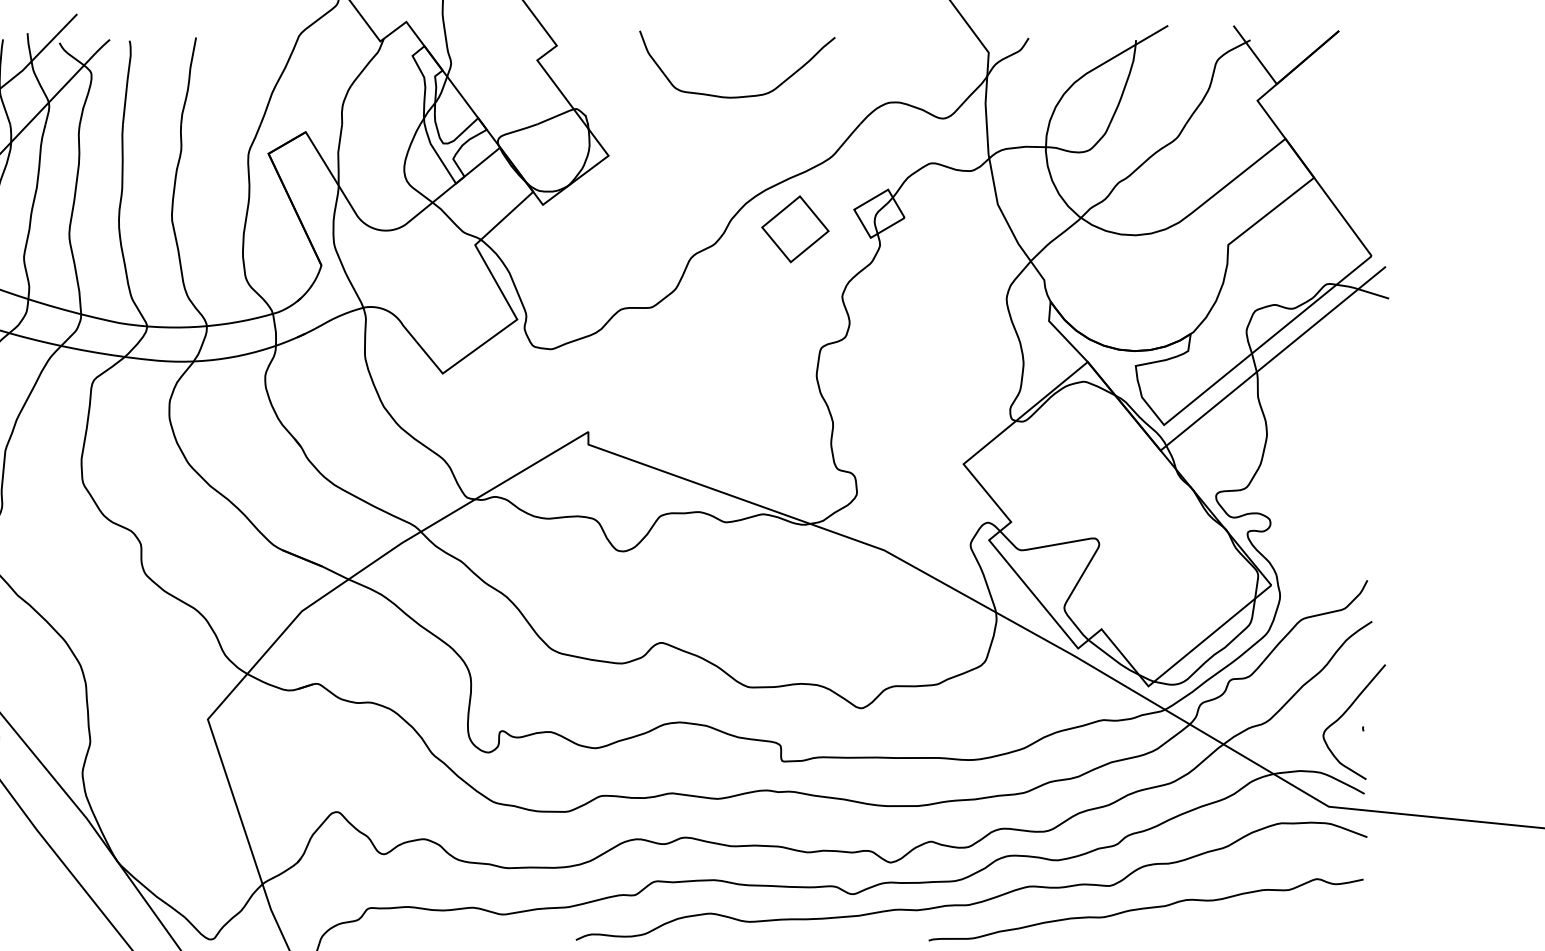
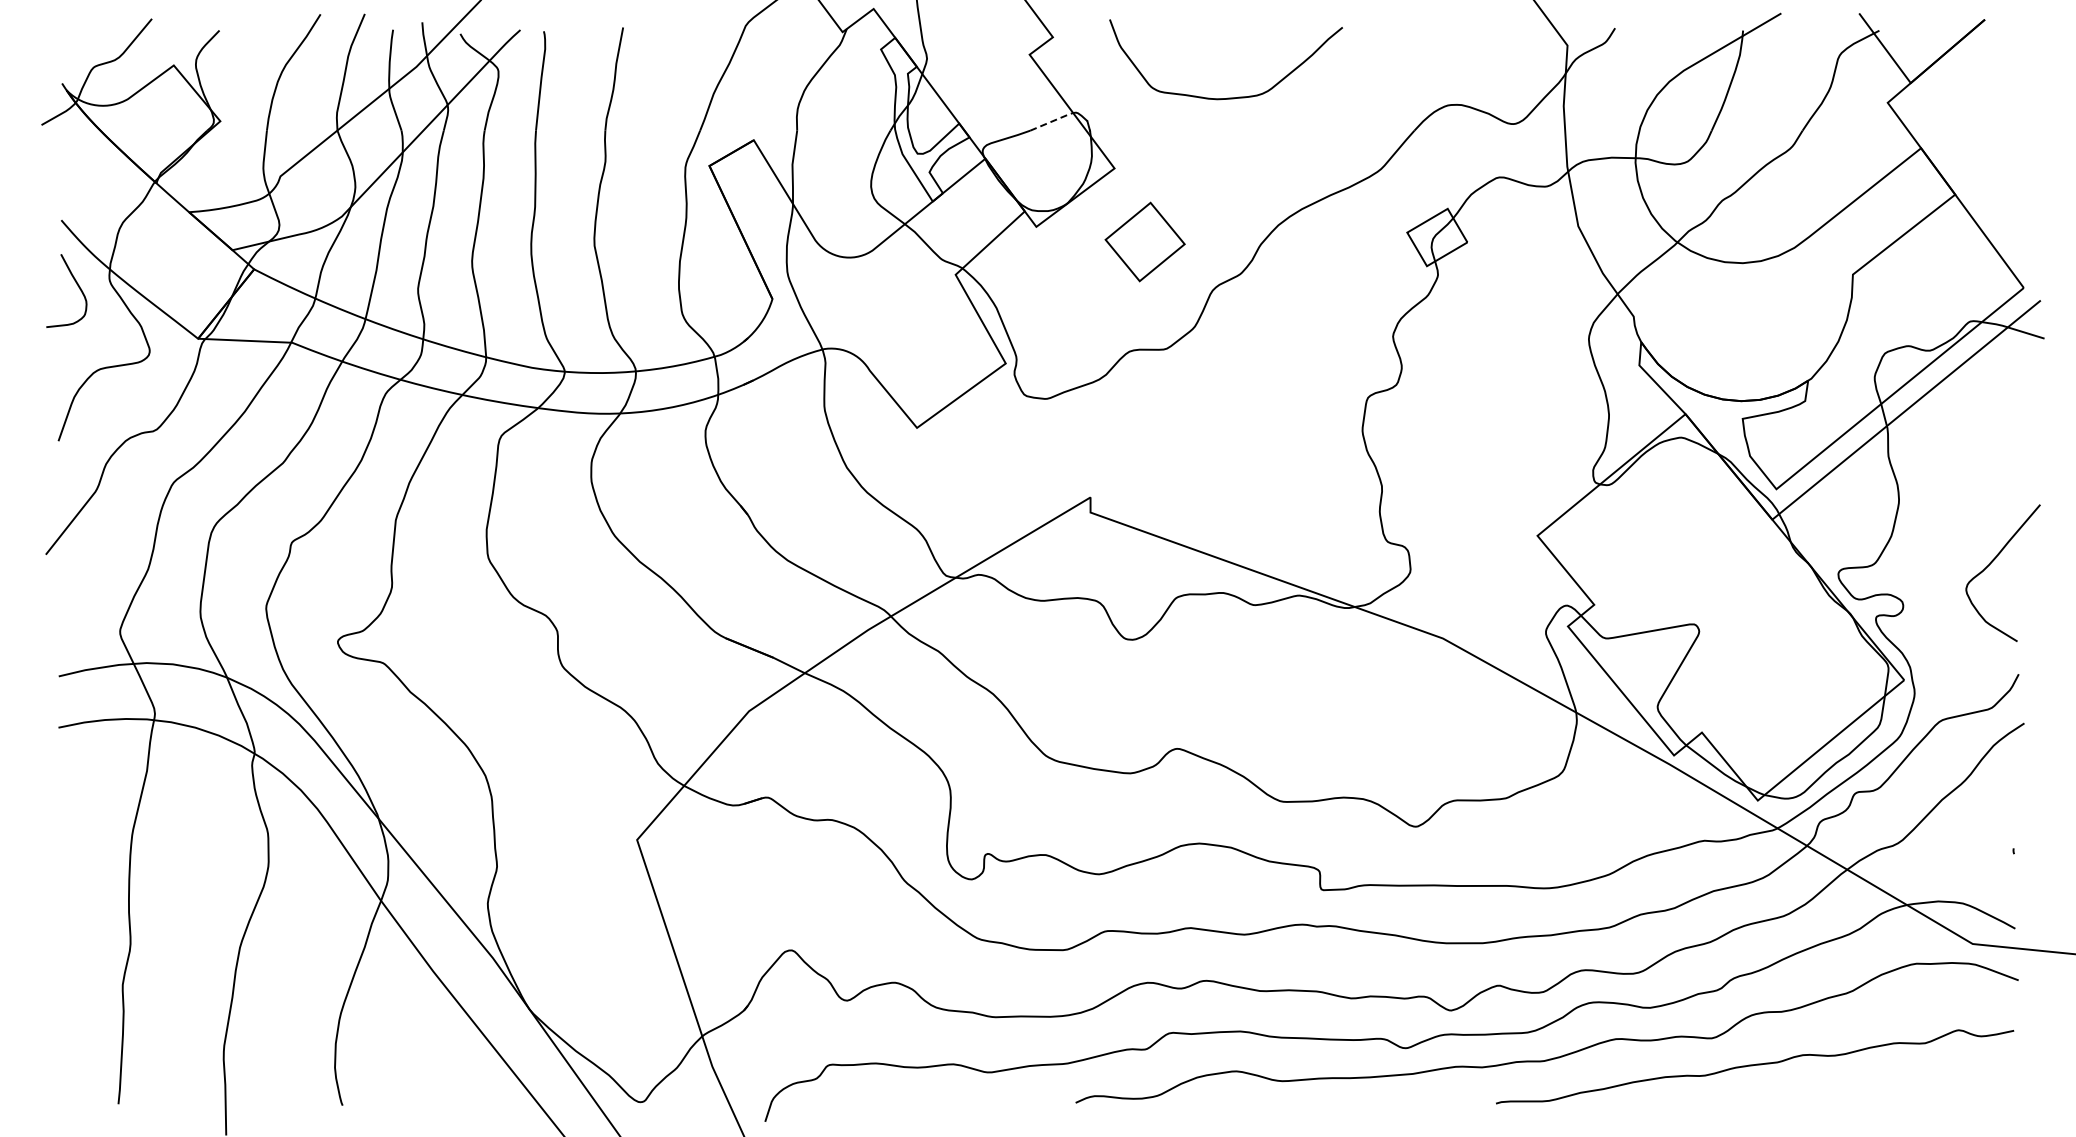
curve: (738, 96) -> (1227, 97), moved
line: (556, 116) -> (1052, 121), solid -> dashed
part: (794, 228) -> (1144, 241), moved
curve: (1345, 713) -> (1992, 562), moved

